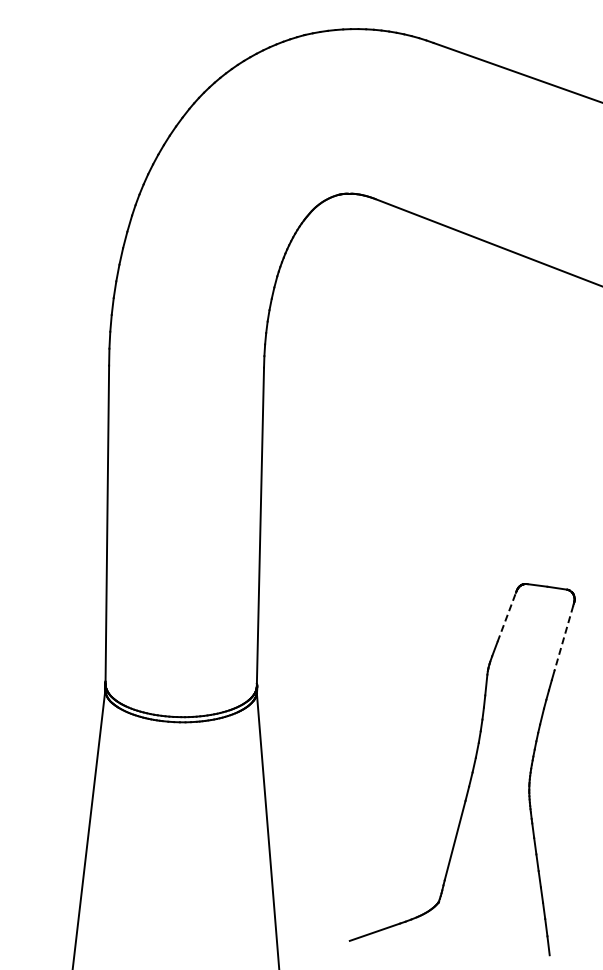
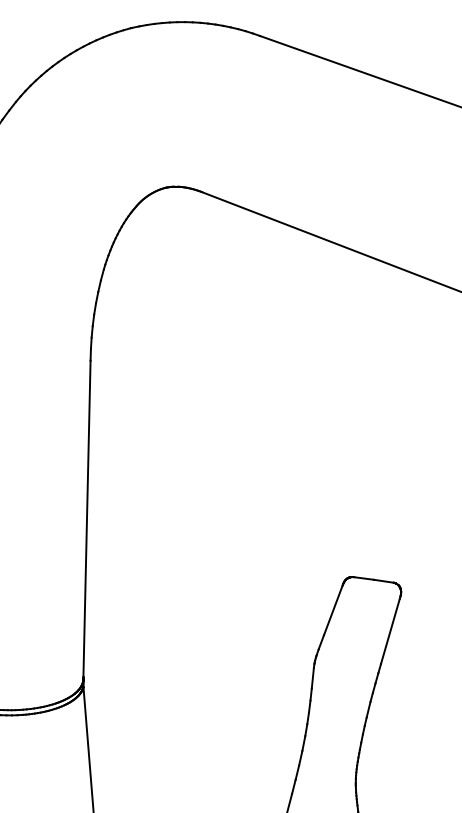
line: (506, 617) -> (333, 610), dashed -> solid
line: (563, 638) -> (390, 631), dashed -> solid

